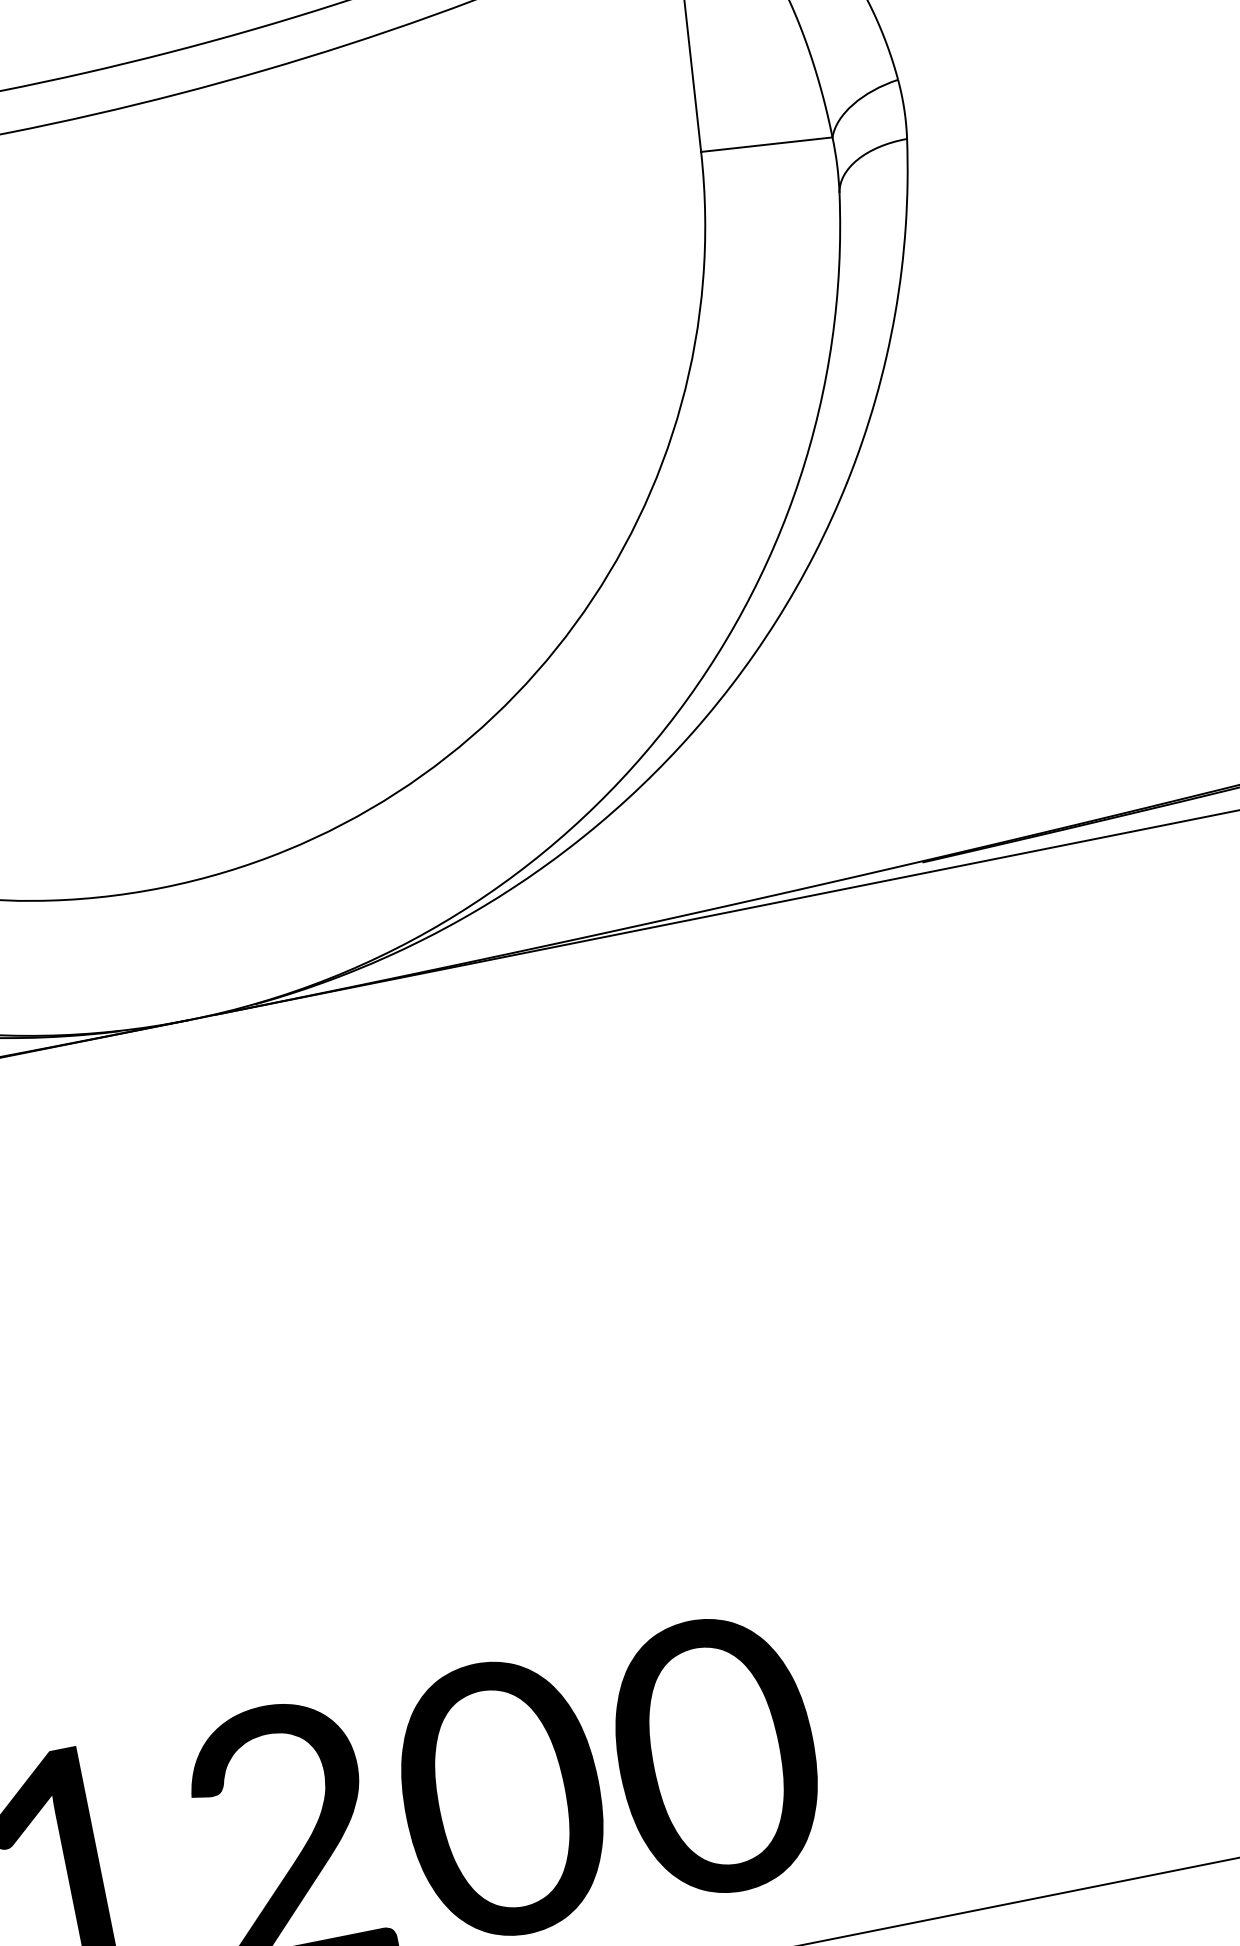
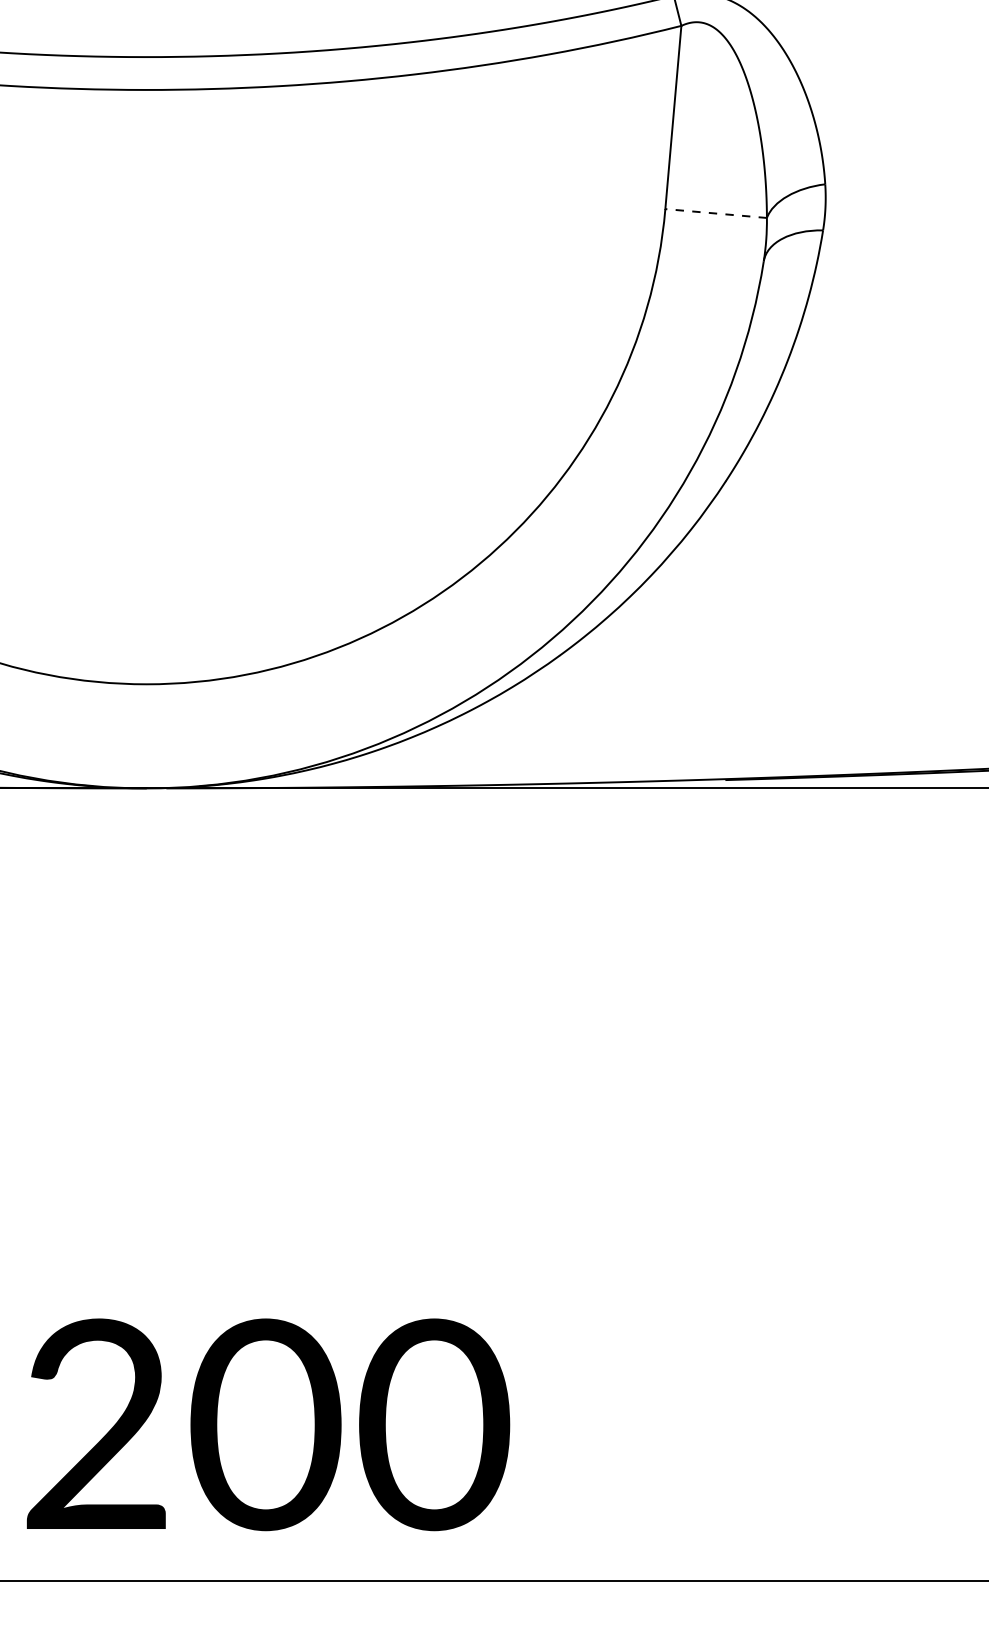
line: (767, 144) -> (716, 213), solid -> dashed

